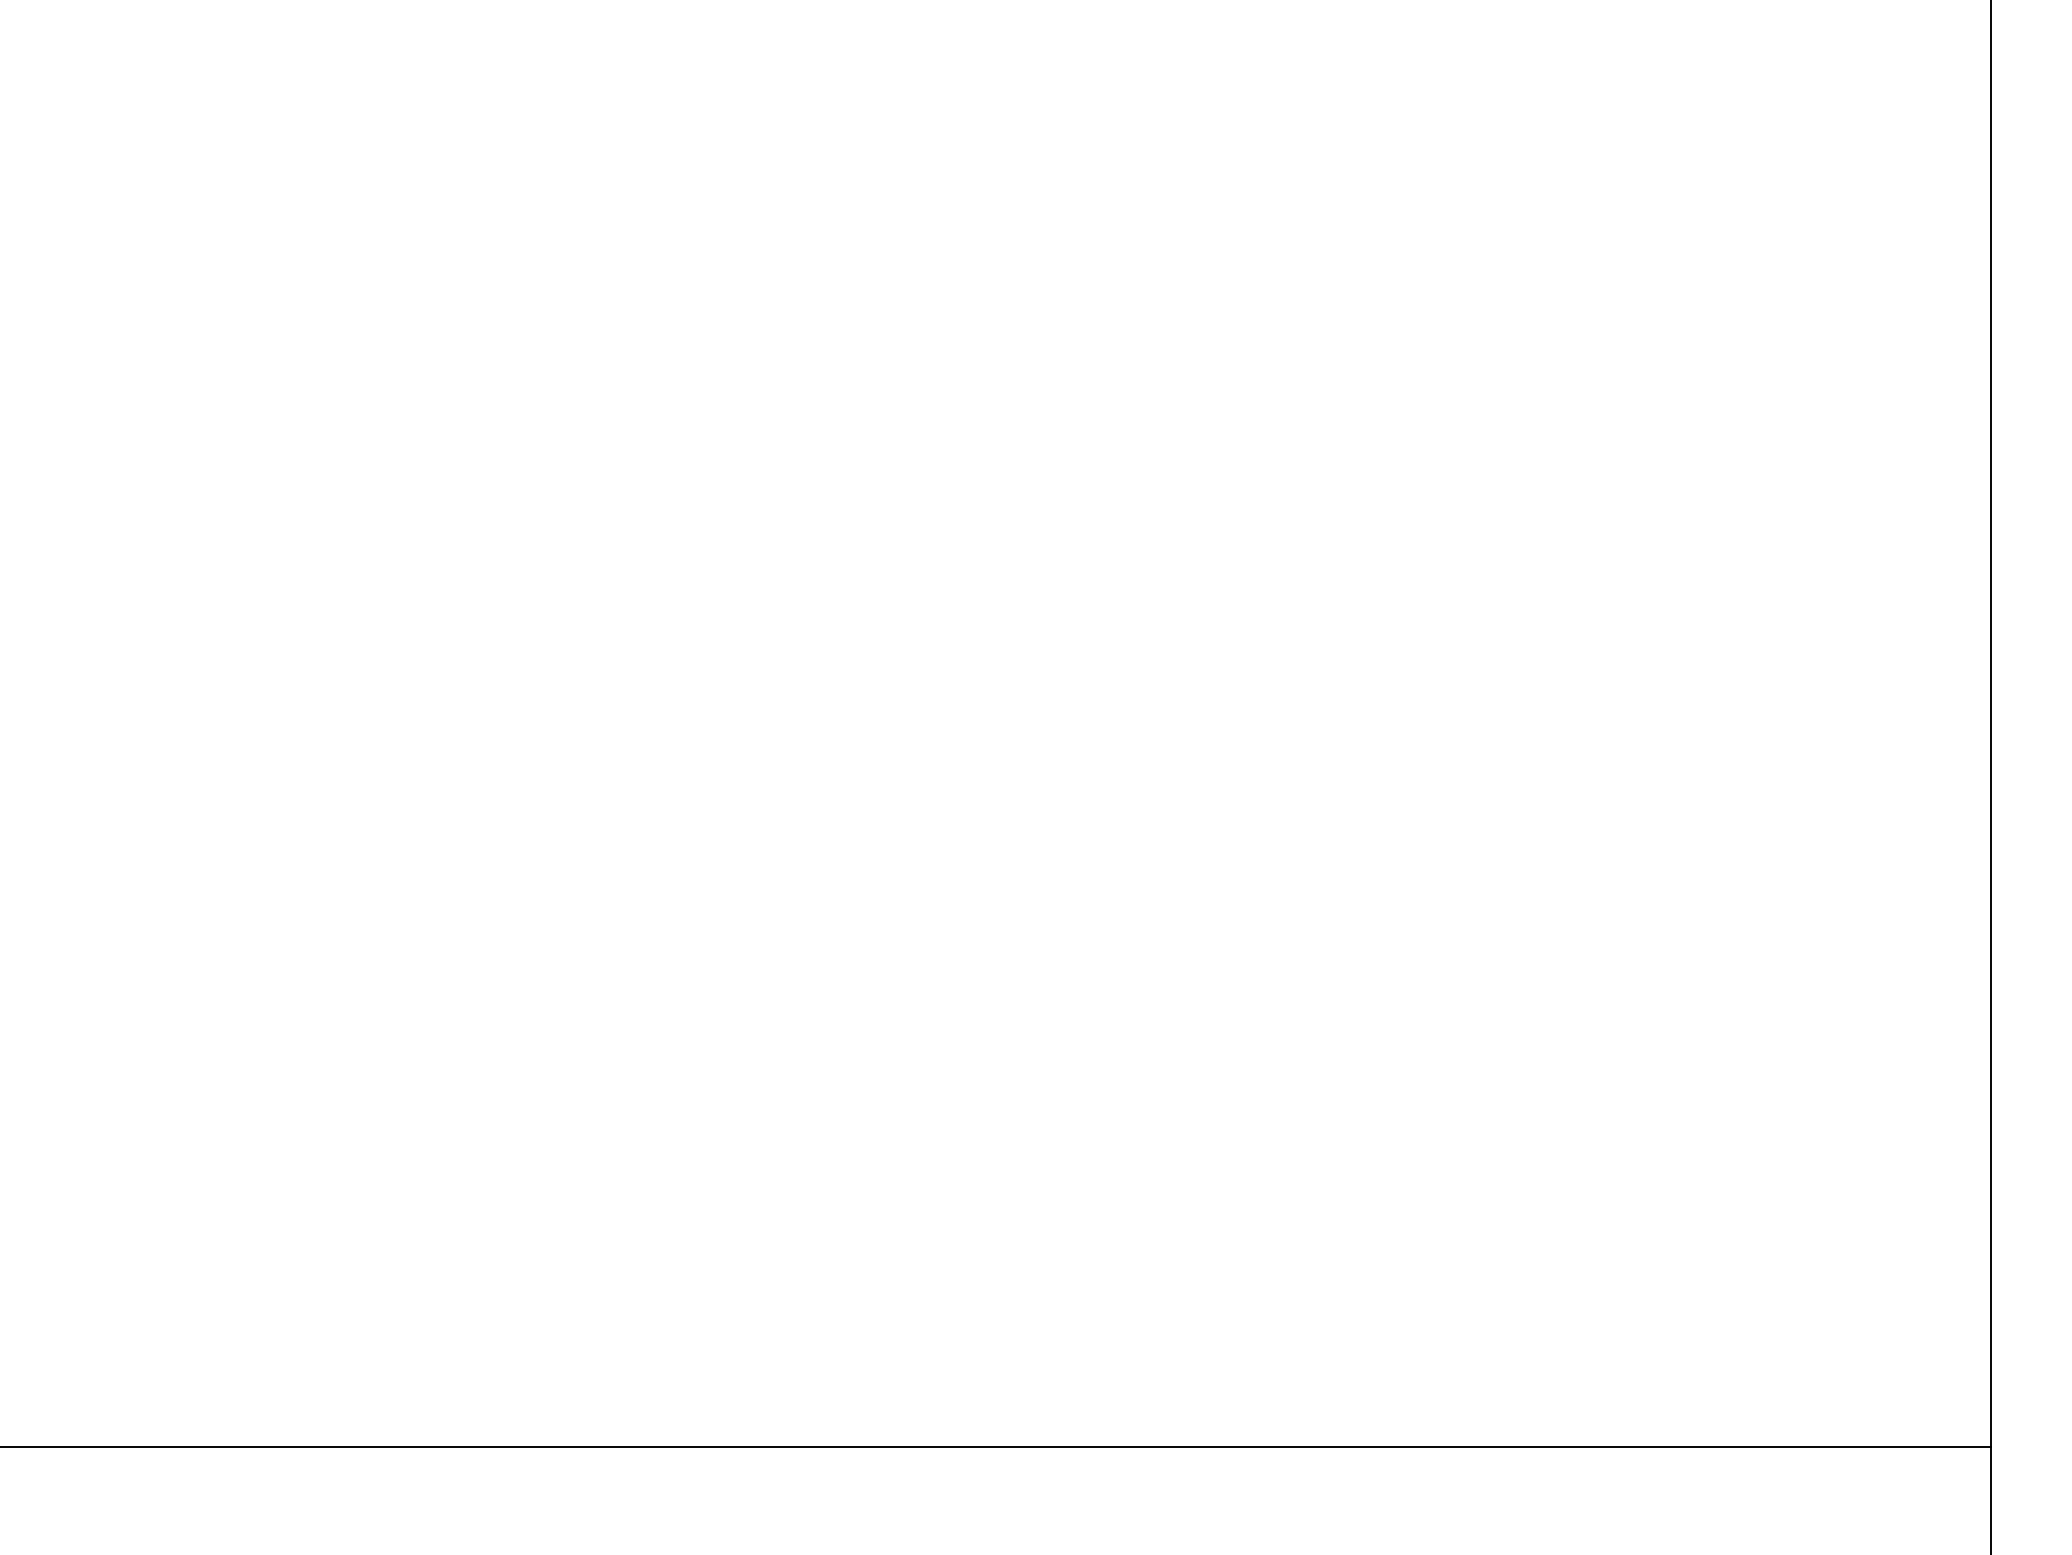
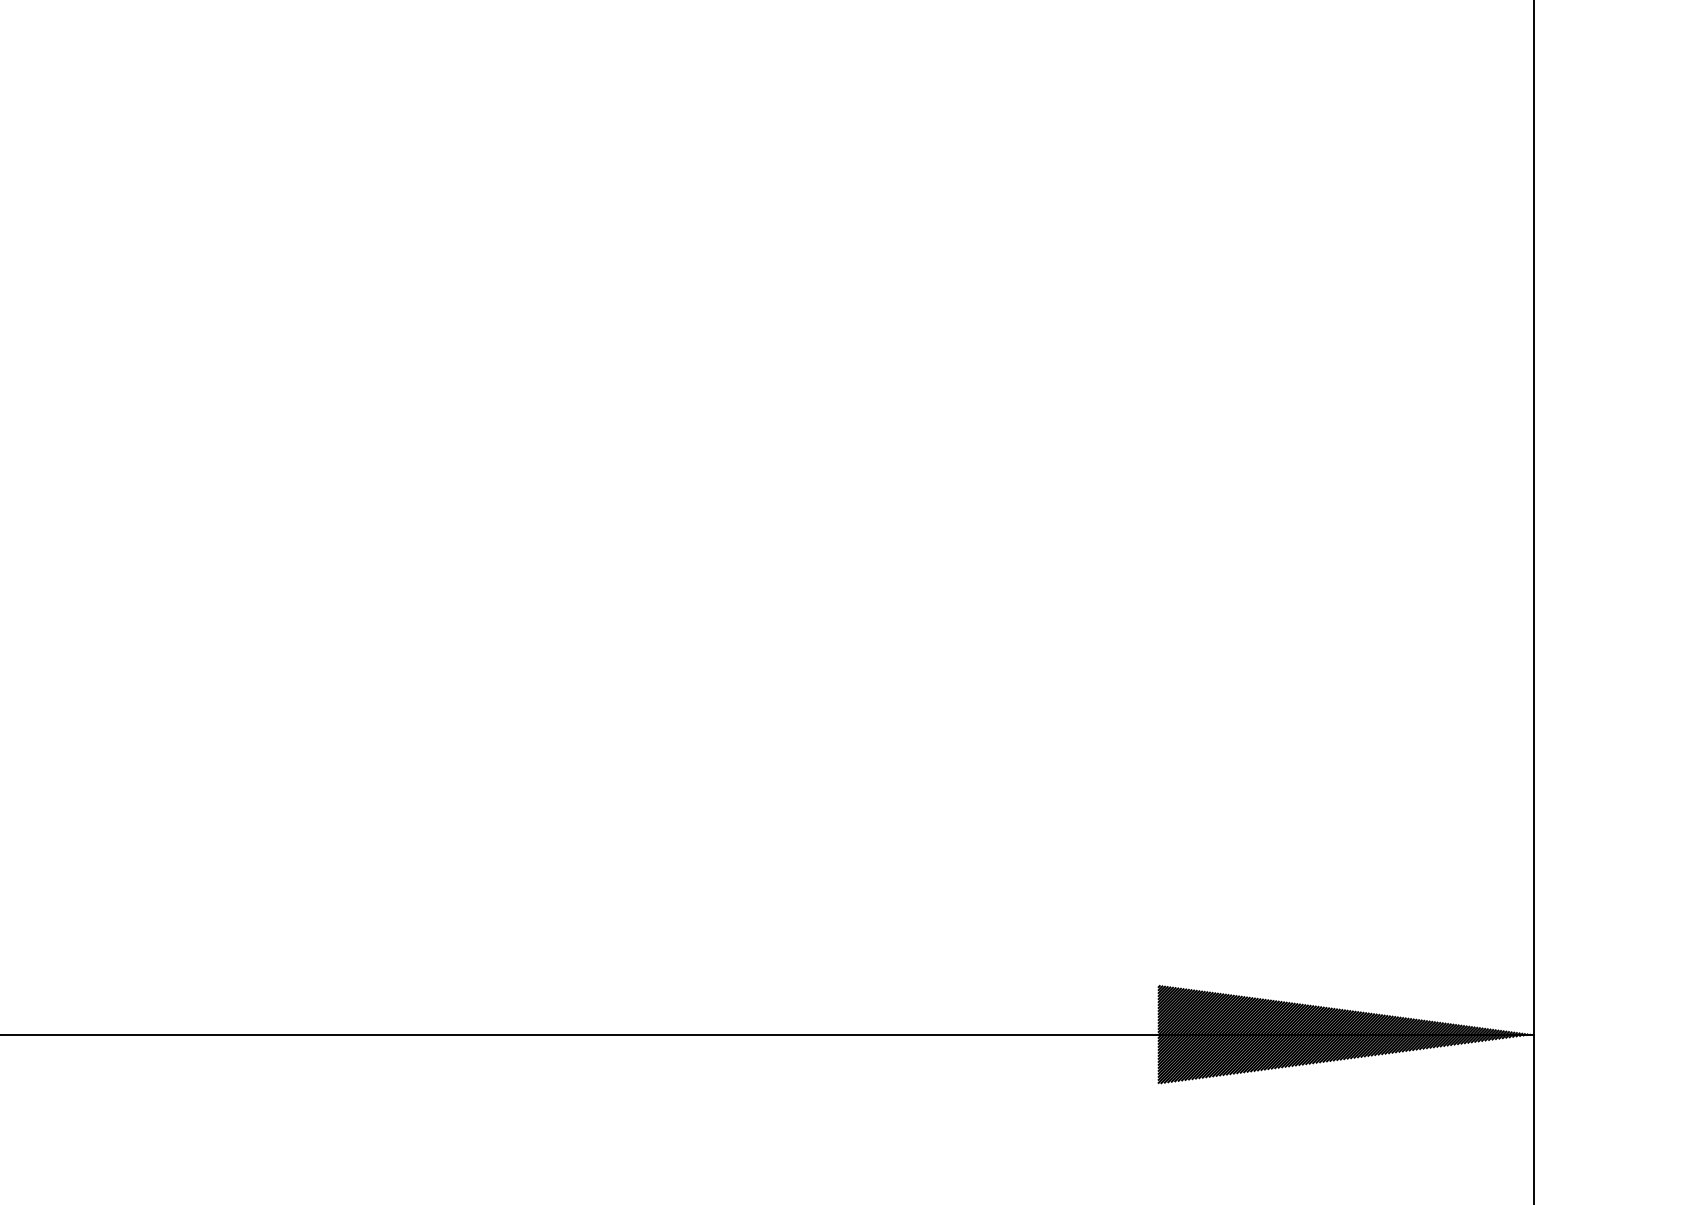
hatch: (1792, 1446) -> (1345, 1034), added

